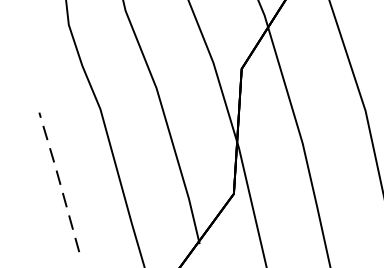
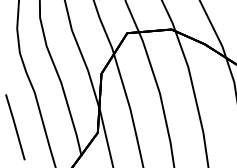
line: (59, 180) -> (15, 126), dashed -> solid

